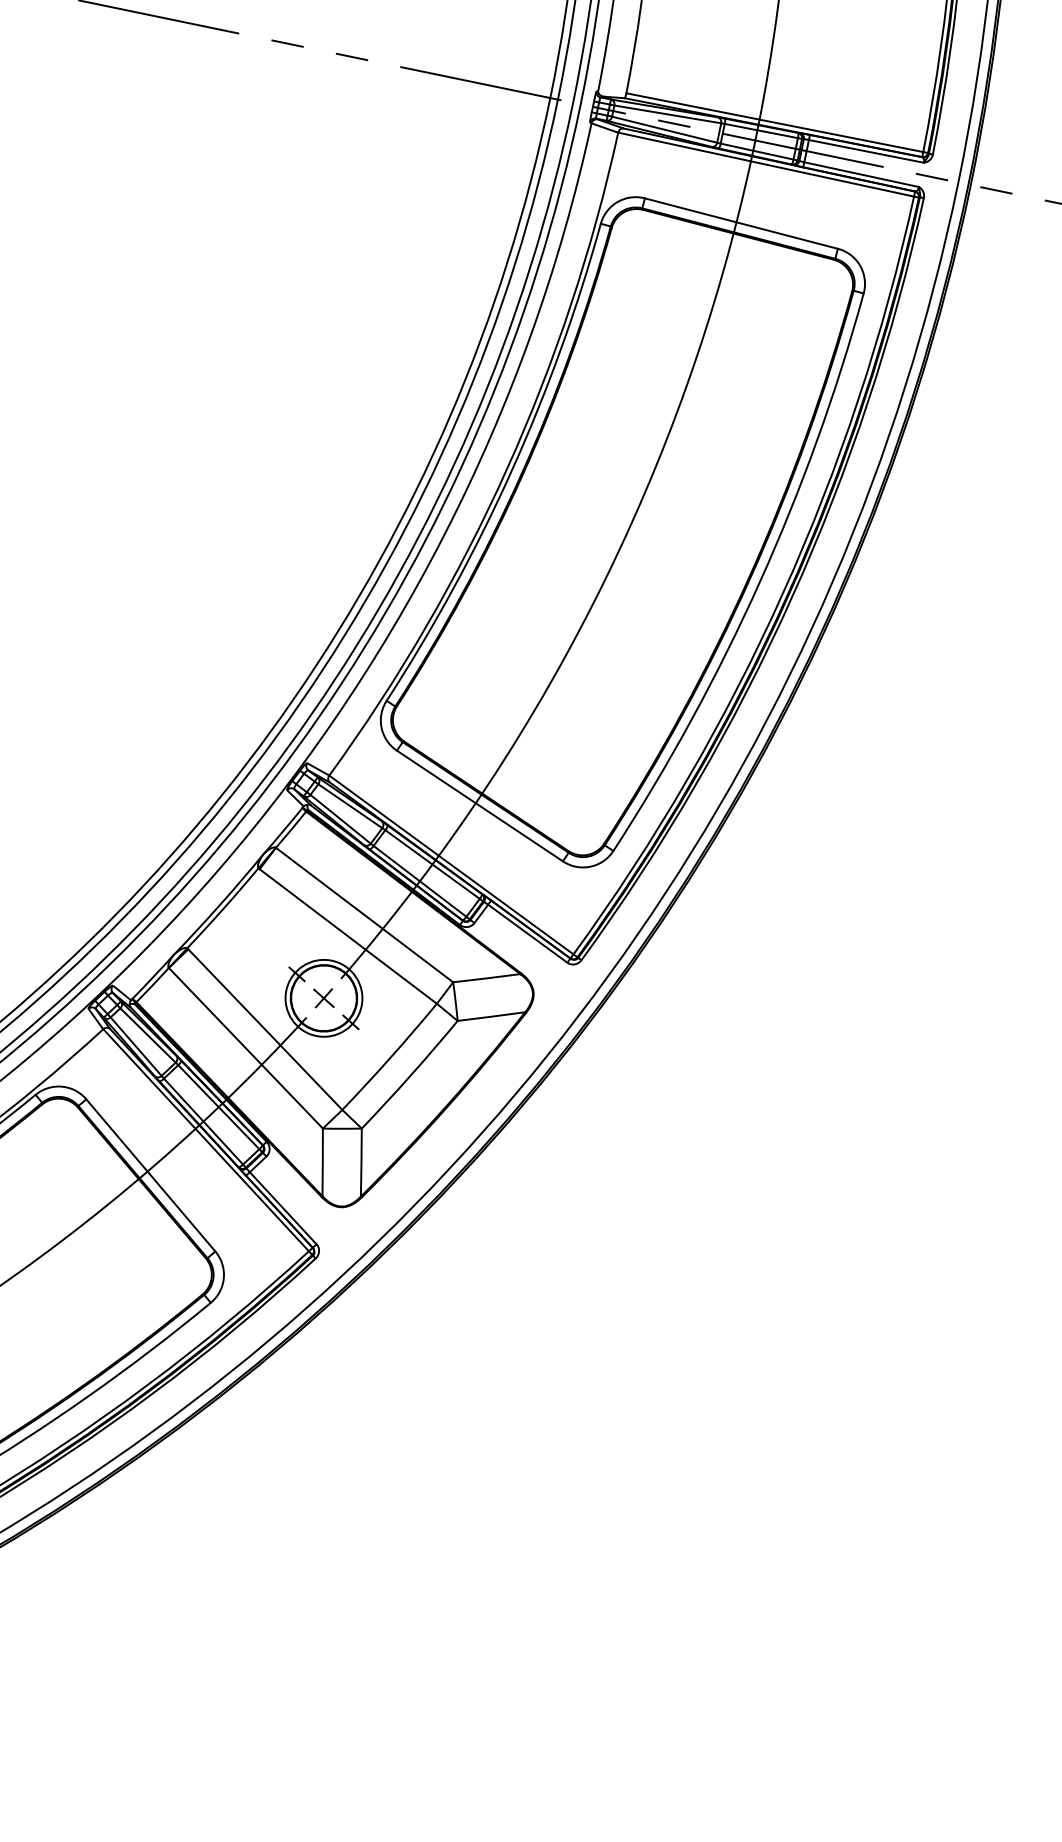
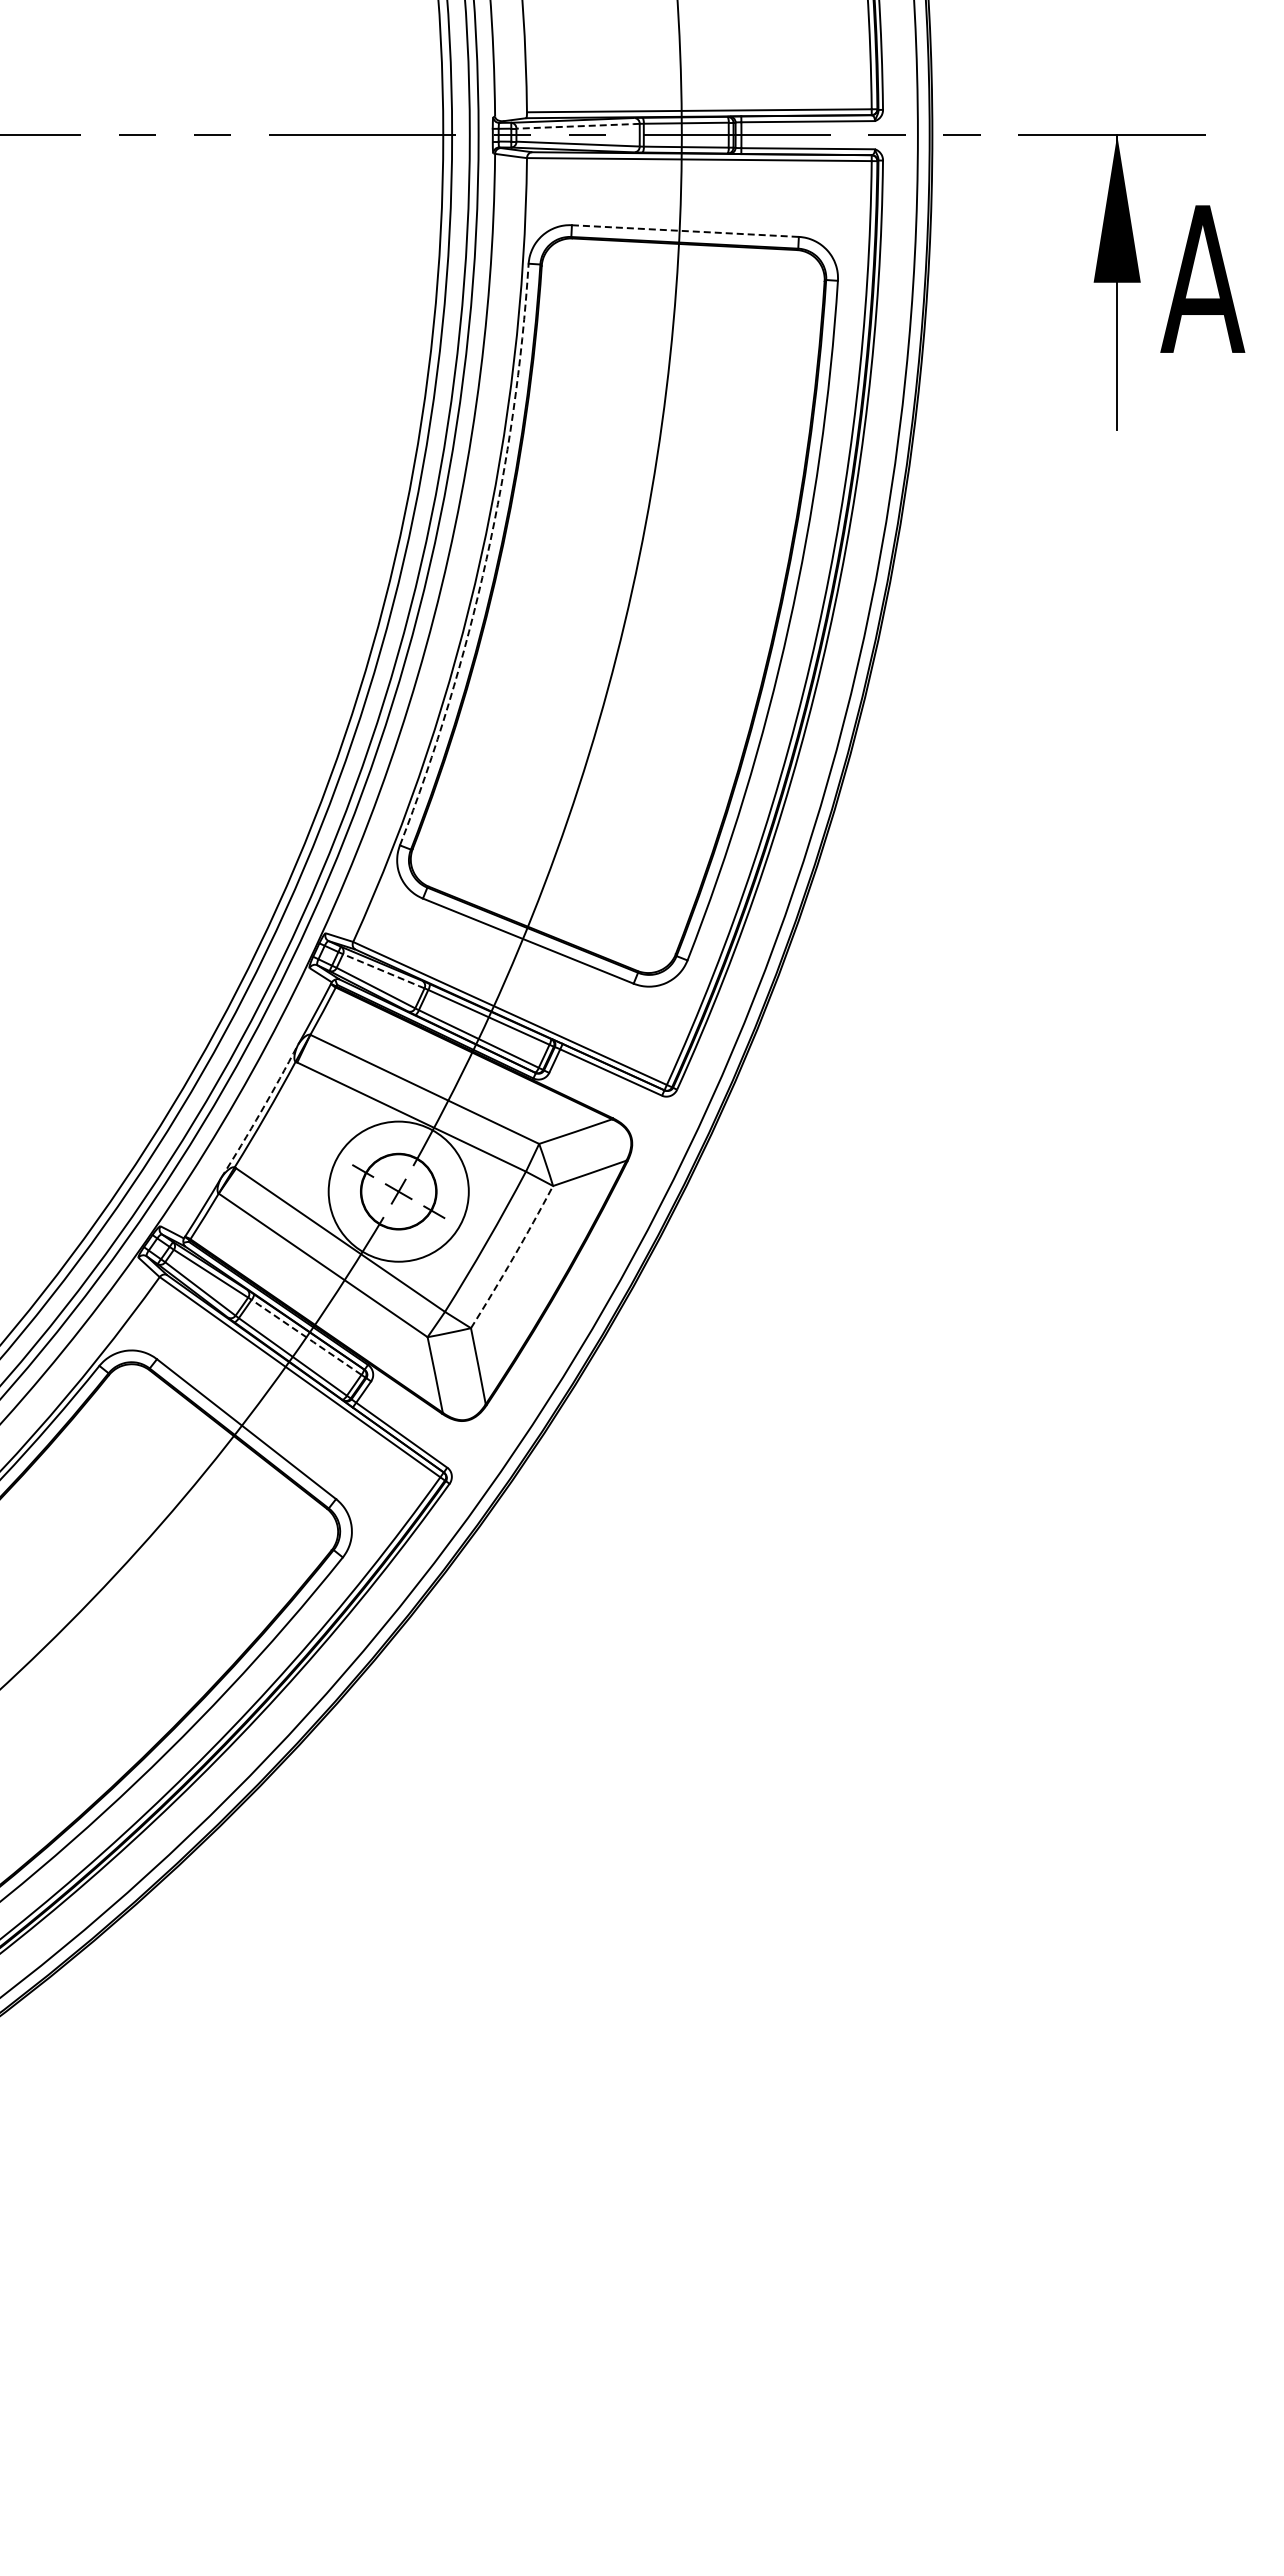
line: (668, 114) -> (579, 126), solid -> dashed
line: (741, 223) -> (685, 231), solid -> dashed
arc: (511, 470) -> (486, 559), solid -> dashed
line: (350, 806) -> (384, 971), solid -> dashed
arc: (219, 905) -> (260, 1112), solid -> dashed
circle: (323, 998) -> (398, 1191), size x1.6
arc: (410, 1075) -> (513, 1257), solid -> dashed
line: (219, 1108) -> (307, 1338), solid -> dashed

